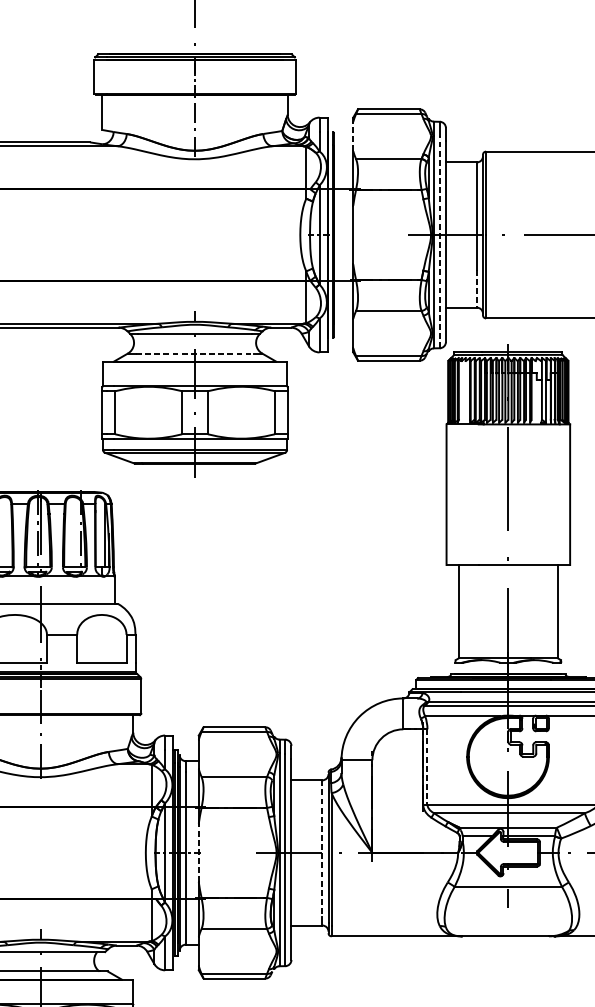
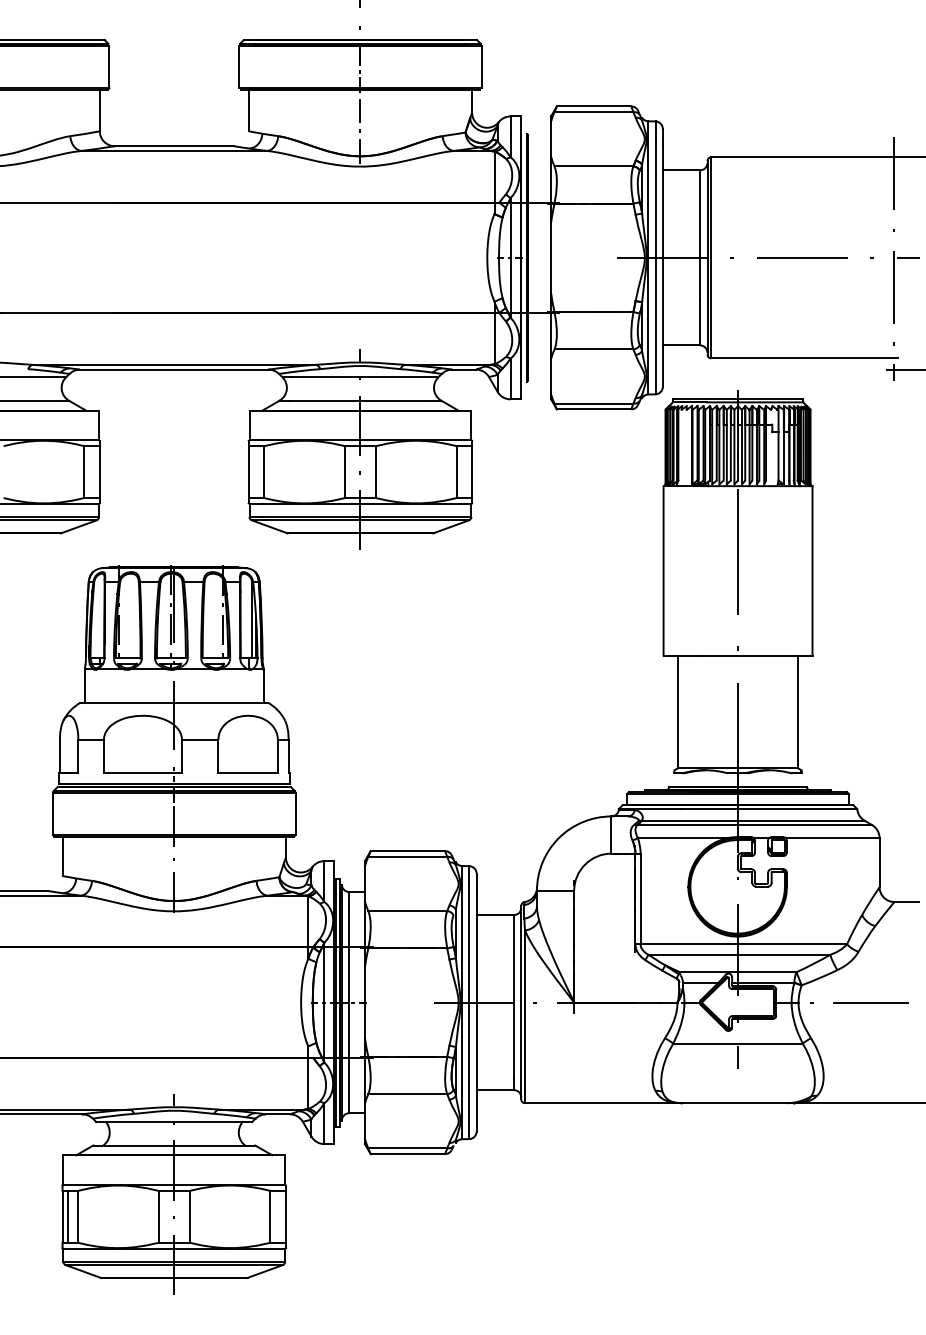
line: (353, 136) -> (551, 139), dashed -> solid
line: (439, 241) -> (655, 265), dashed -> solid
line: (477, 288) -> (700, 322), dashed -> solid
line: (195, 353) -> (360, 400), dashed -> solid
line: (427, 767) -> (640, 899), dashed -> solid
line: (322, 848) -> (513, 997), dashed -> solid
line: (198, 852) -> (364, 1002), dashed -> solid

